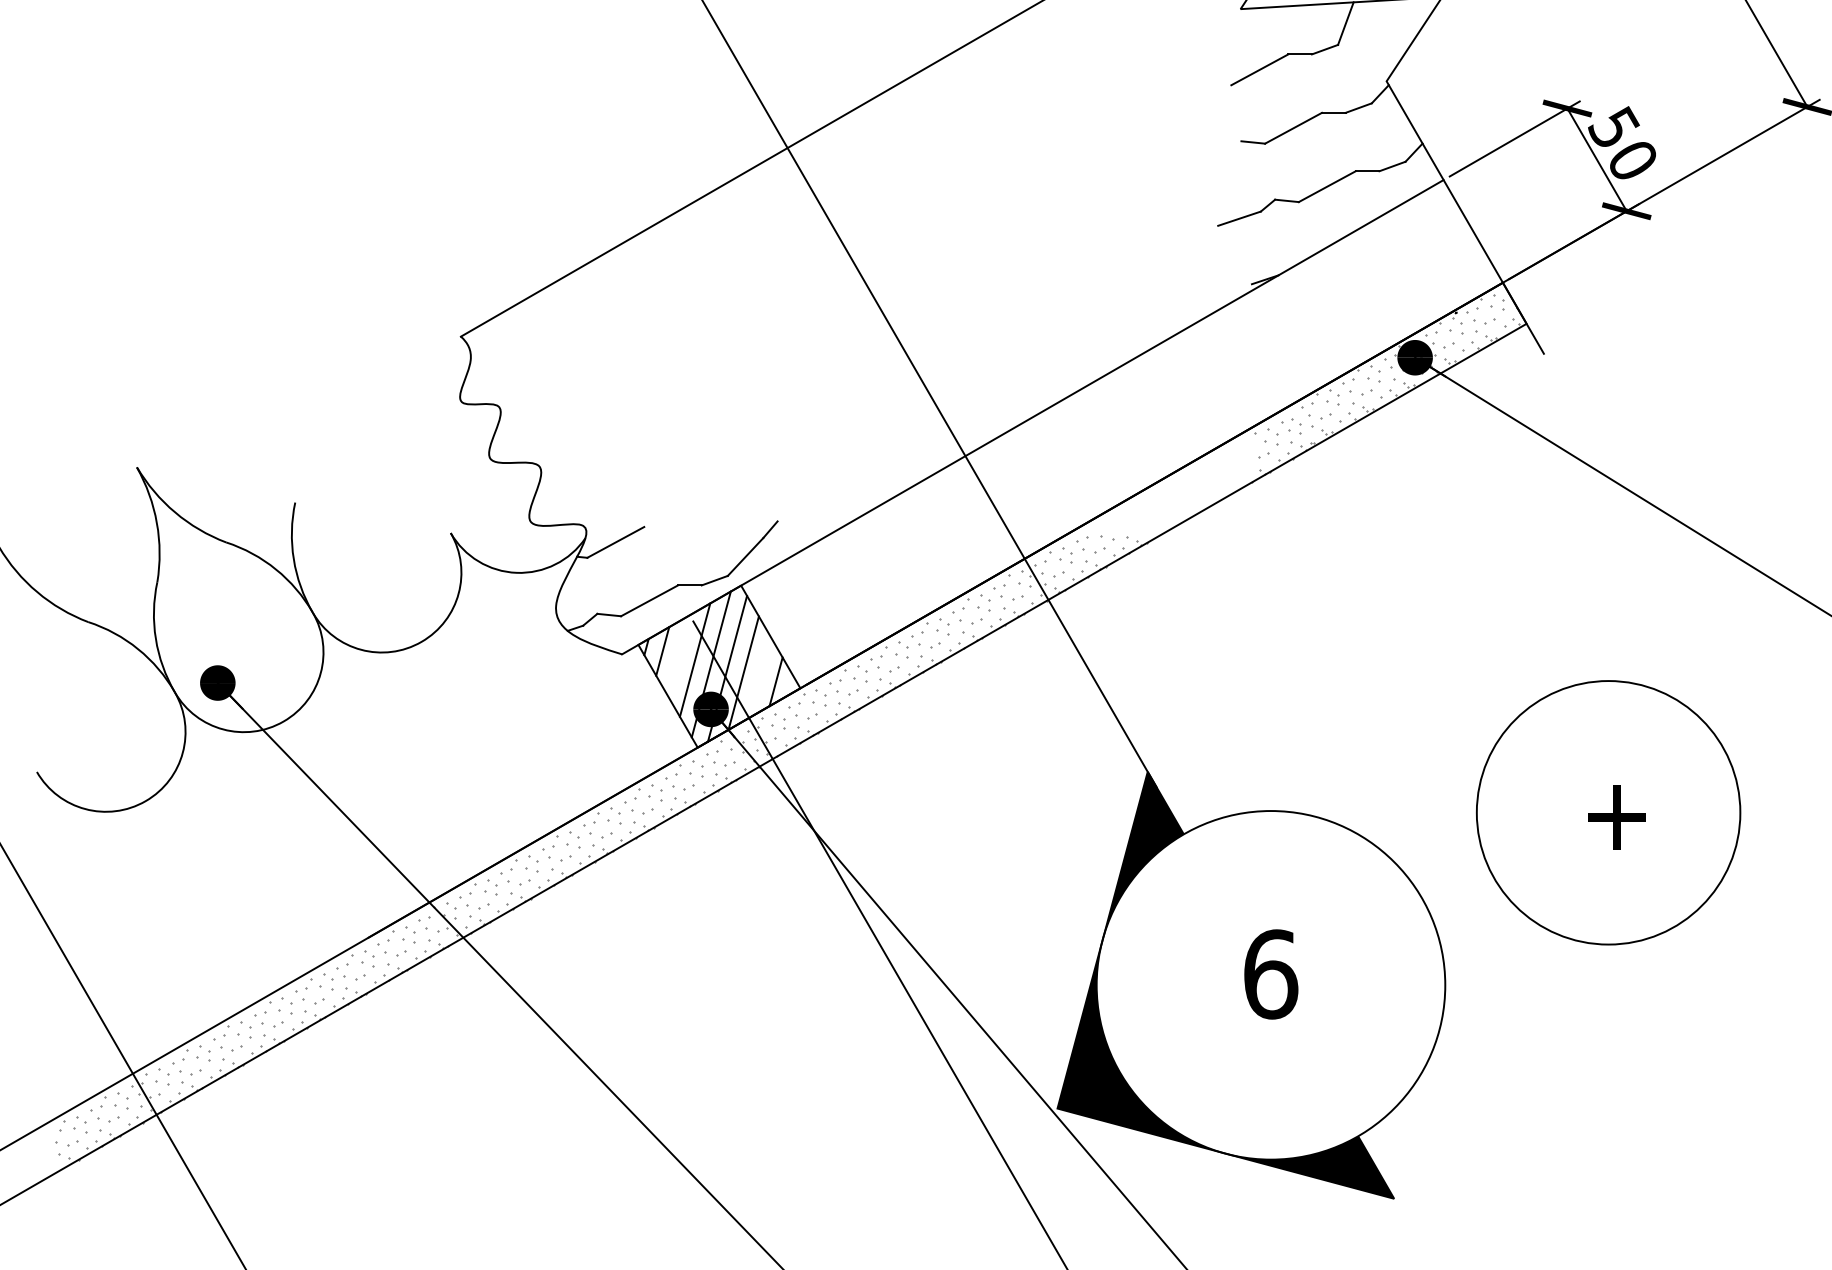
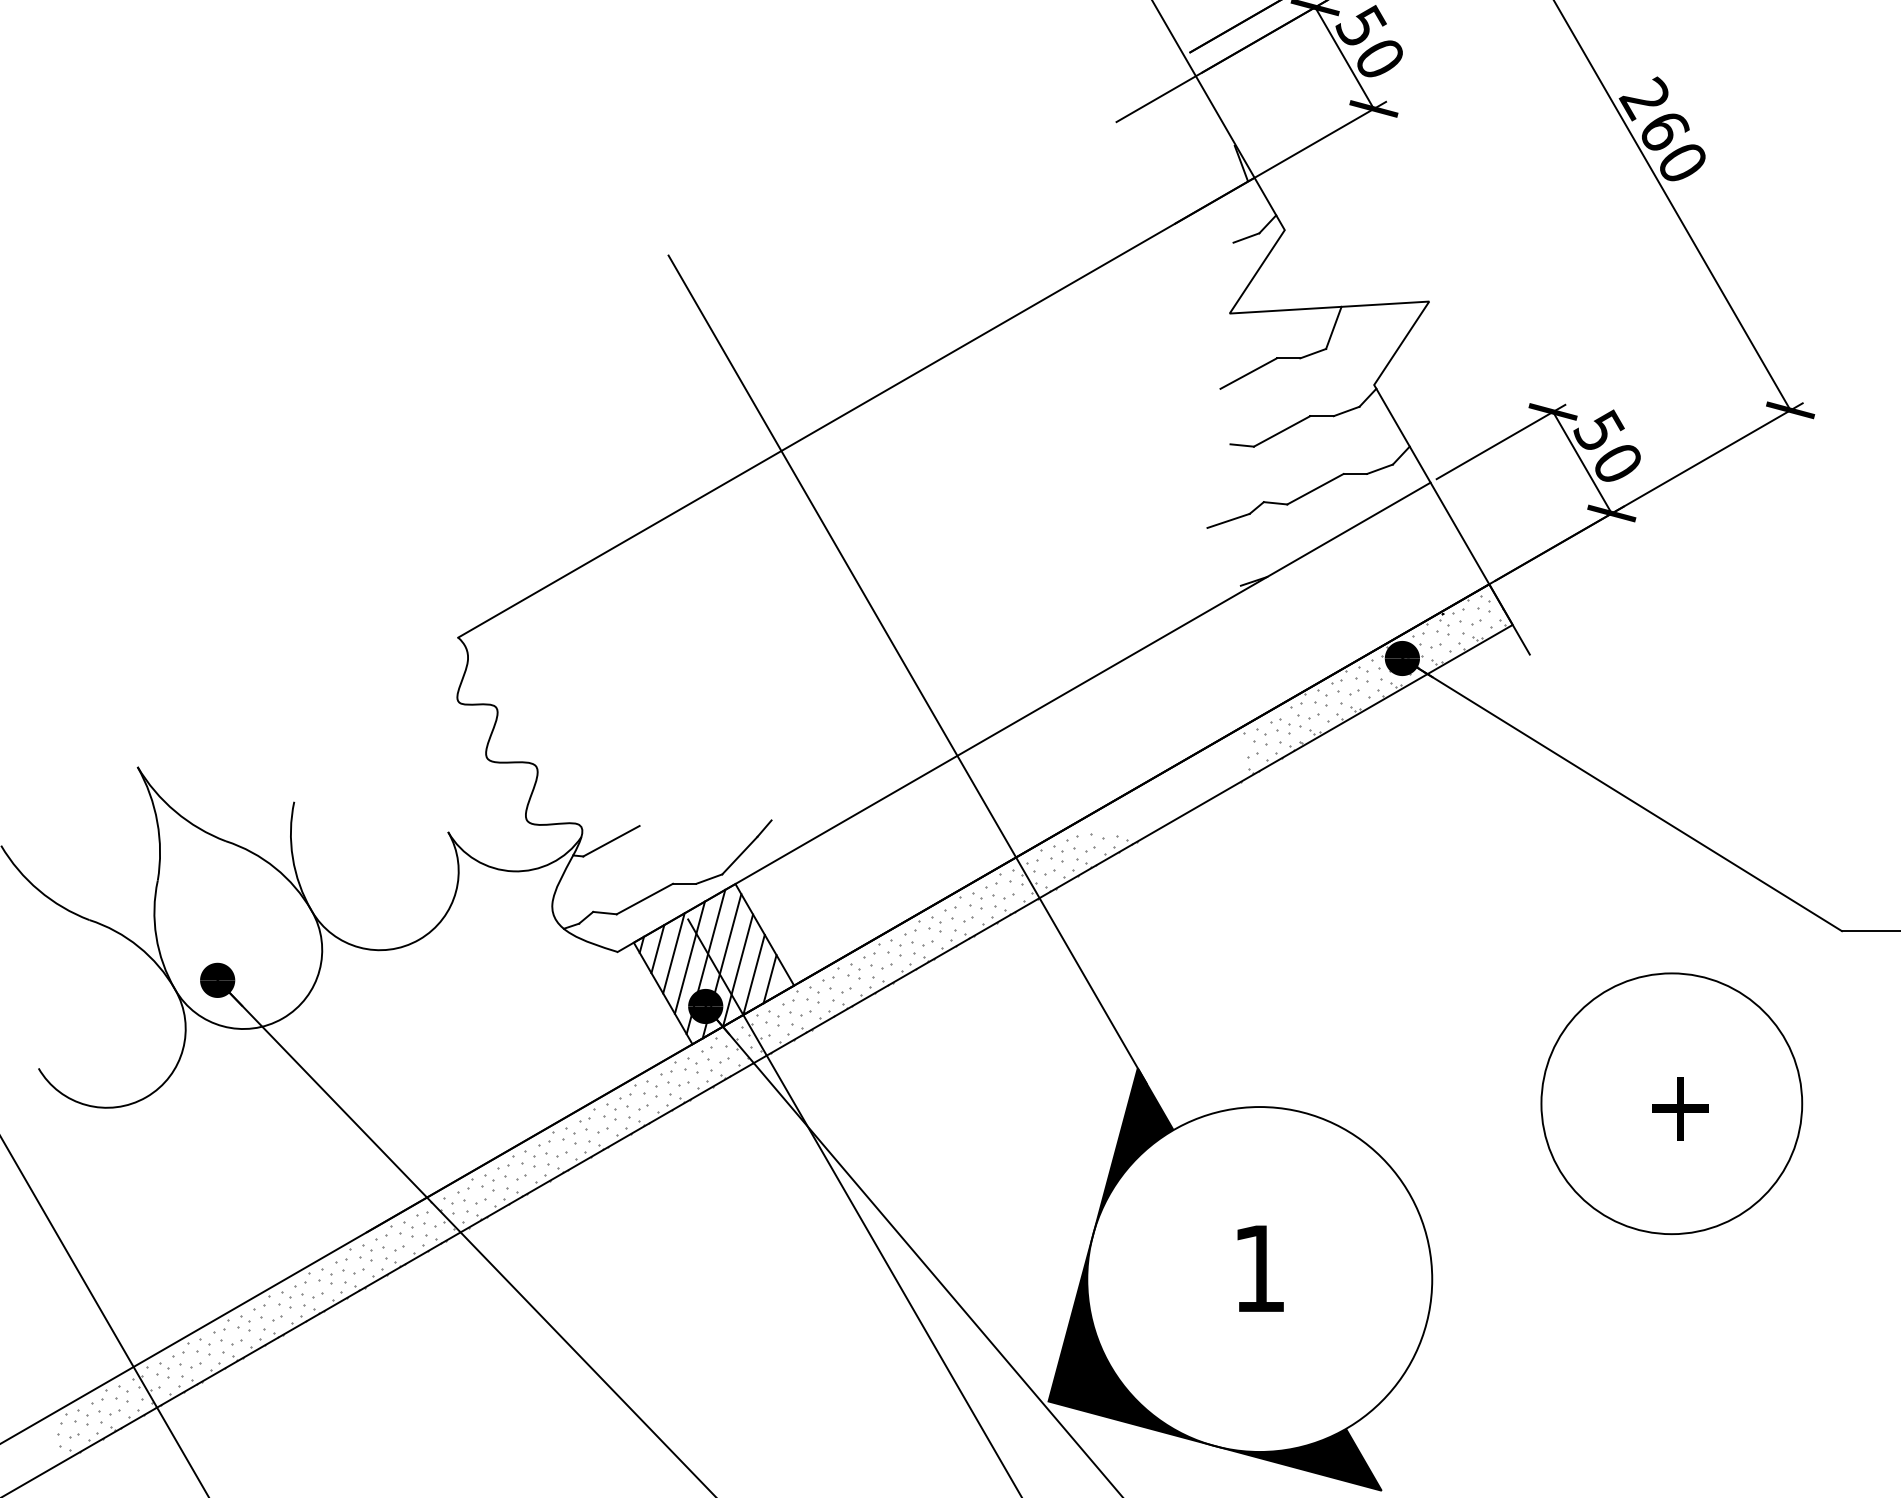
line: (678, 655) -> (673, 953), added
line: (759, 677) -> (753, 974), added
part: (1608, 812) -> (1671, 1103), moved
text: (1270, 974) -> (1259, 1268), 6 -> 1

